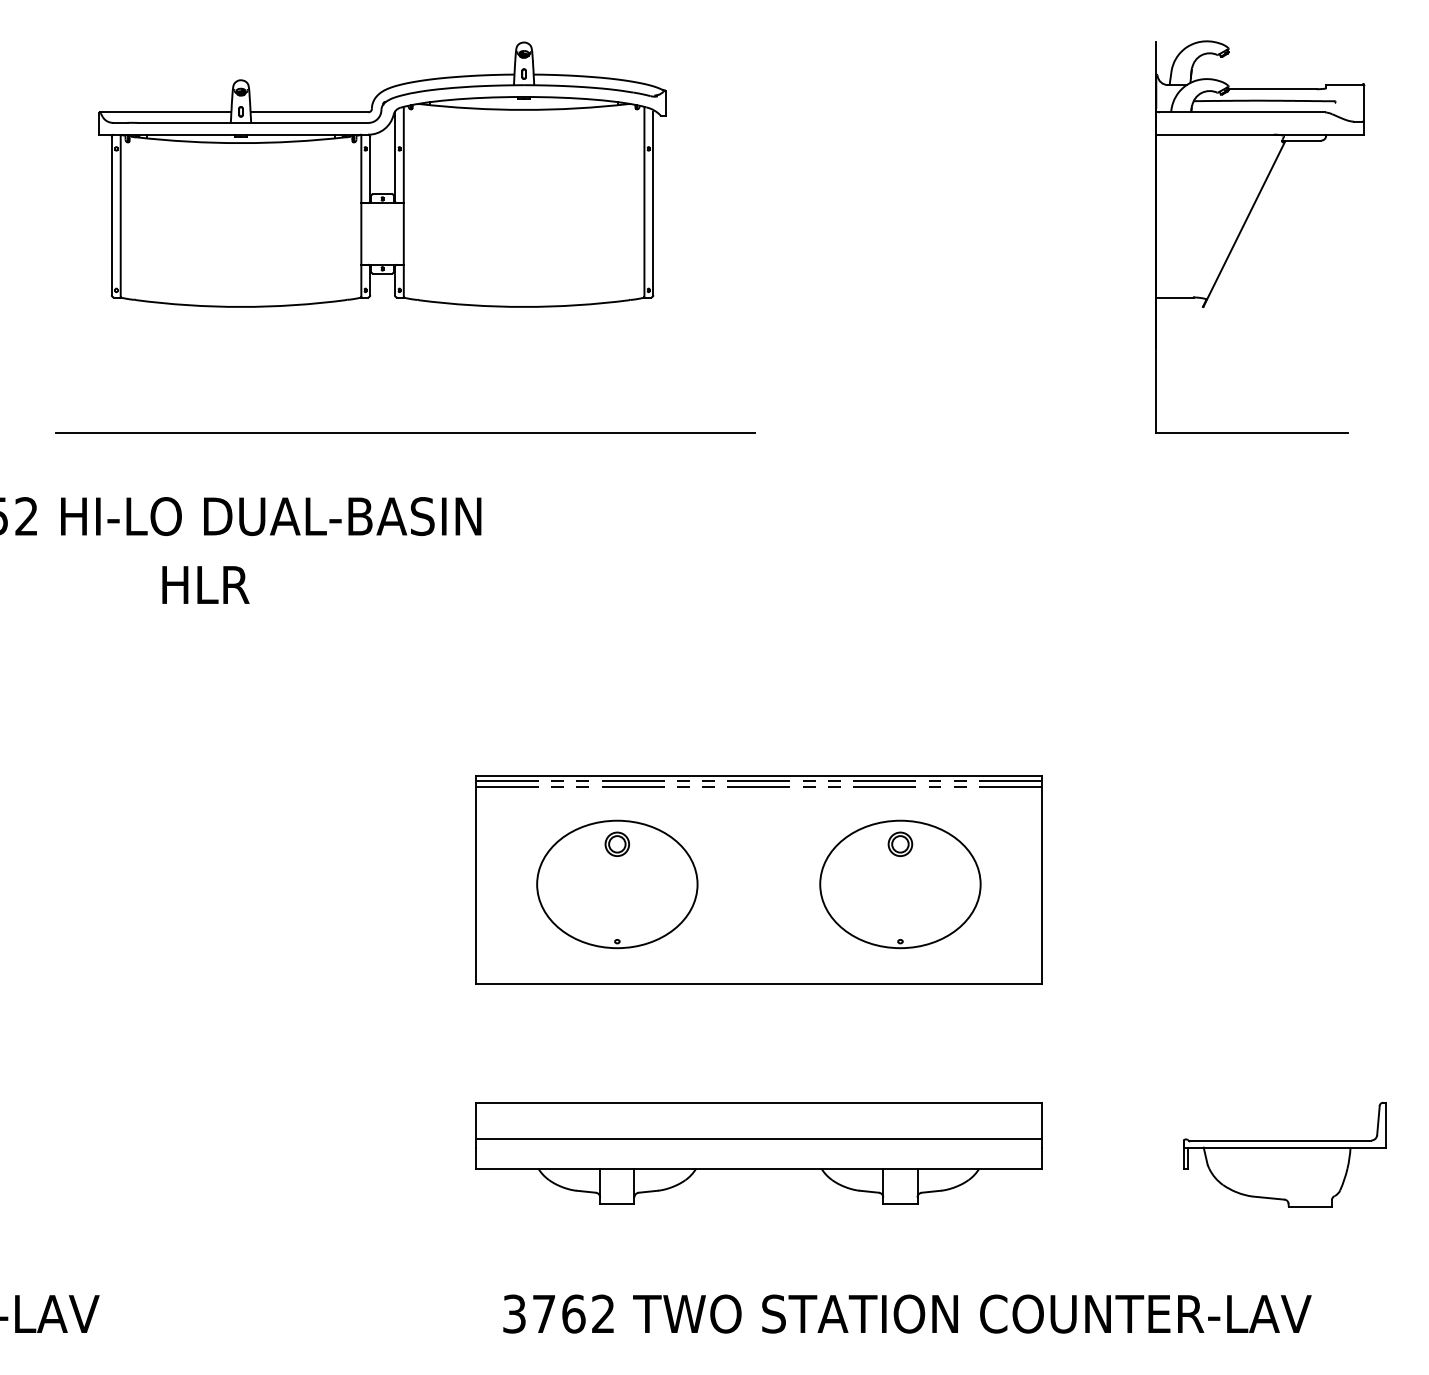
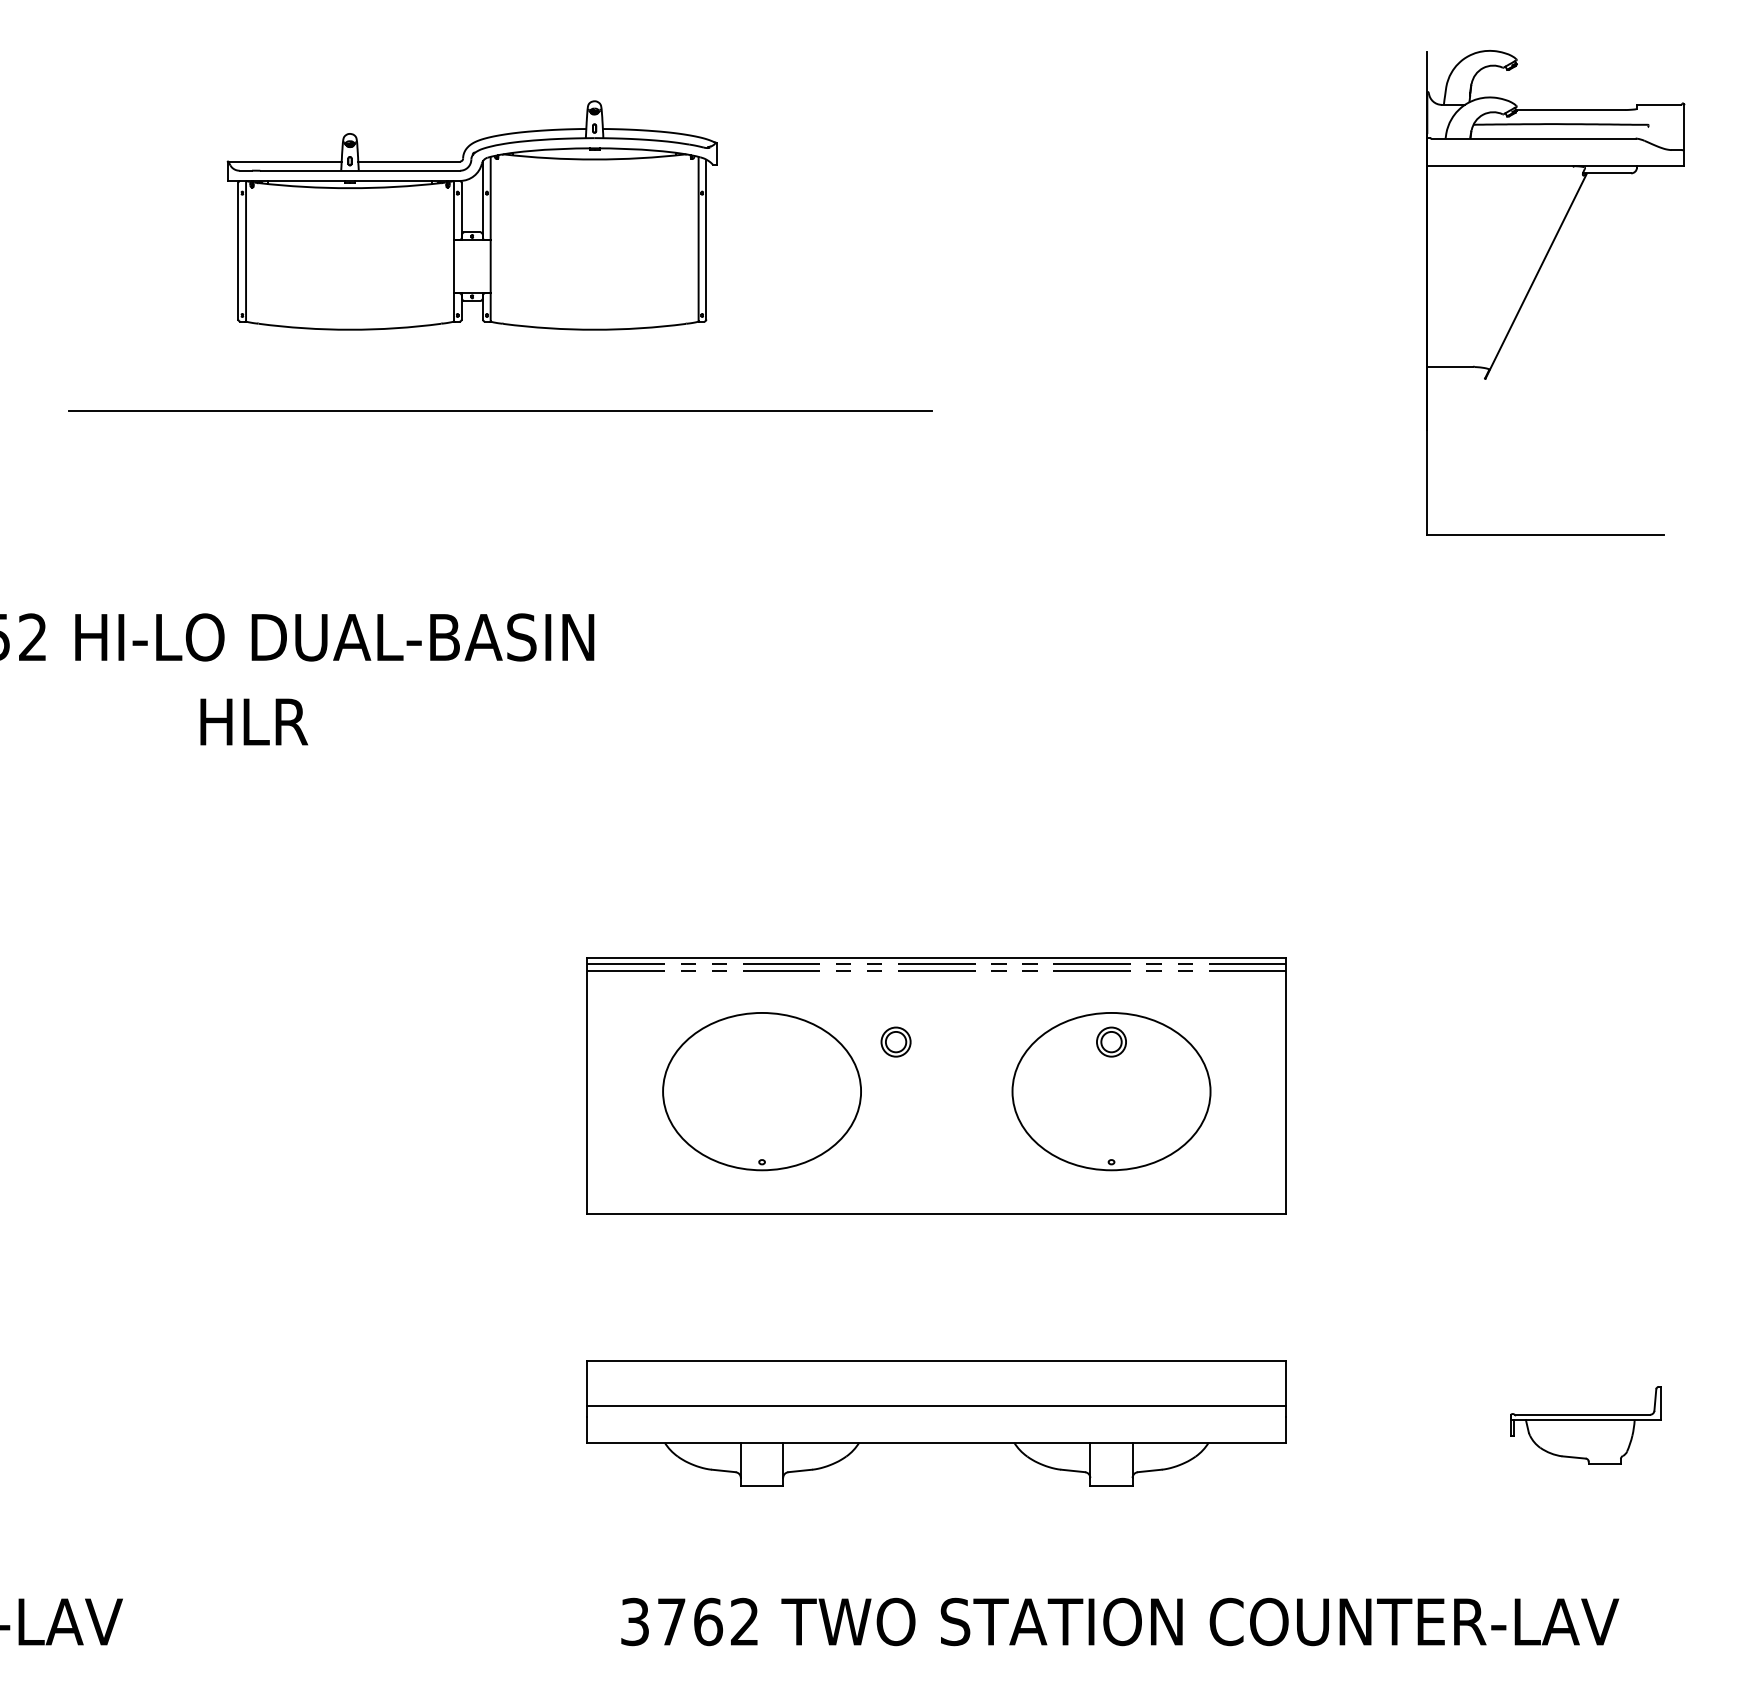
part: (382, 174) -> (472, 215), size x0.7
line: (405, 433) -> (500, 410), moved
part: (616, 843) -> (895, 1041), moved
part: (1284, 1154) -> (1585, 1425), size x0.6

